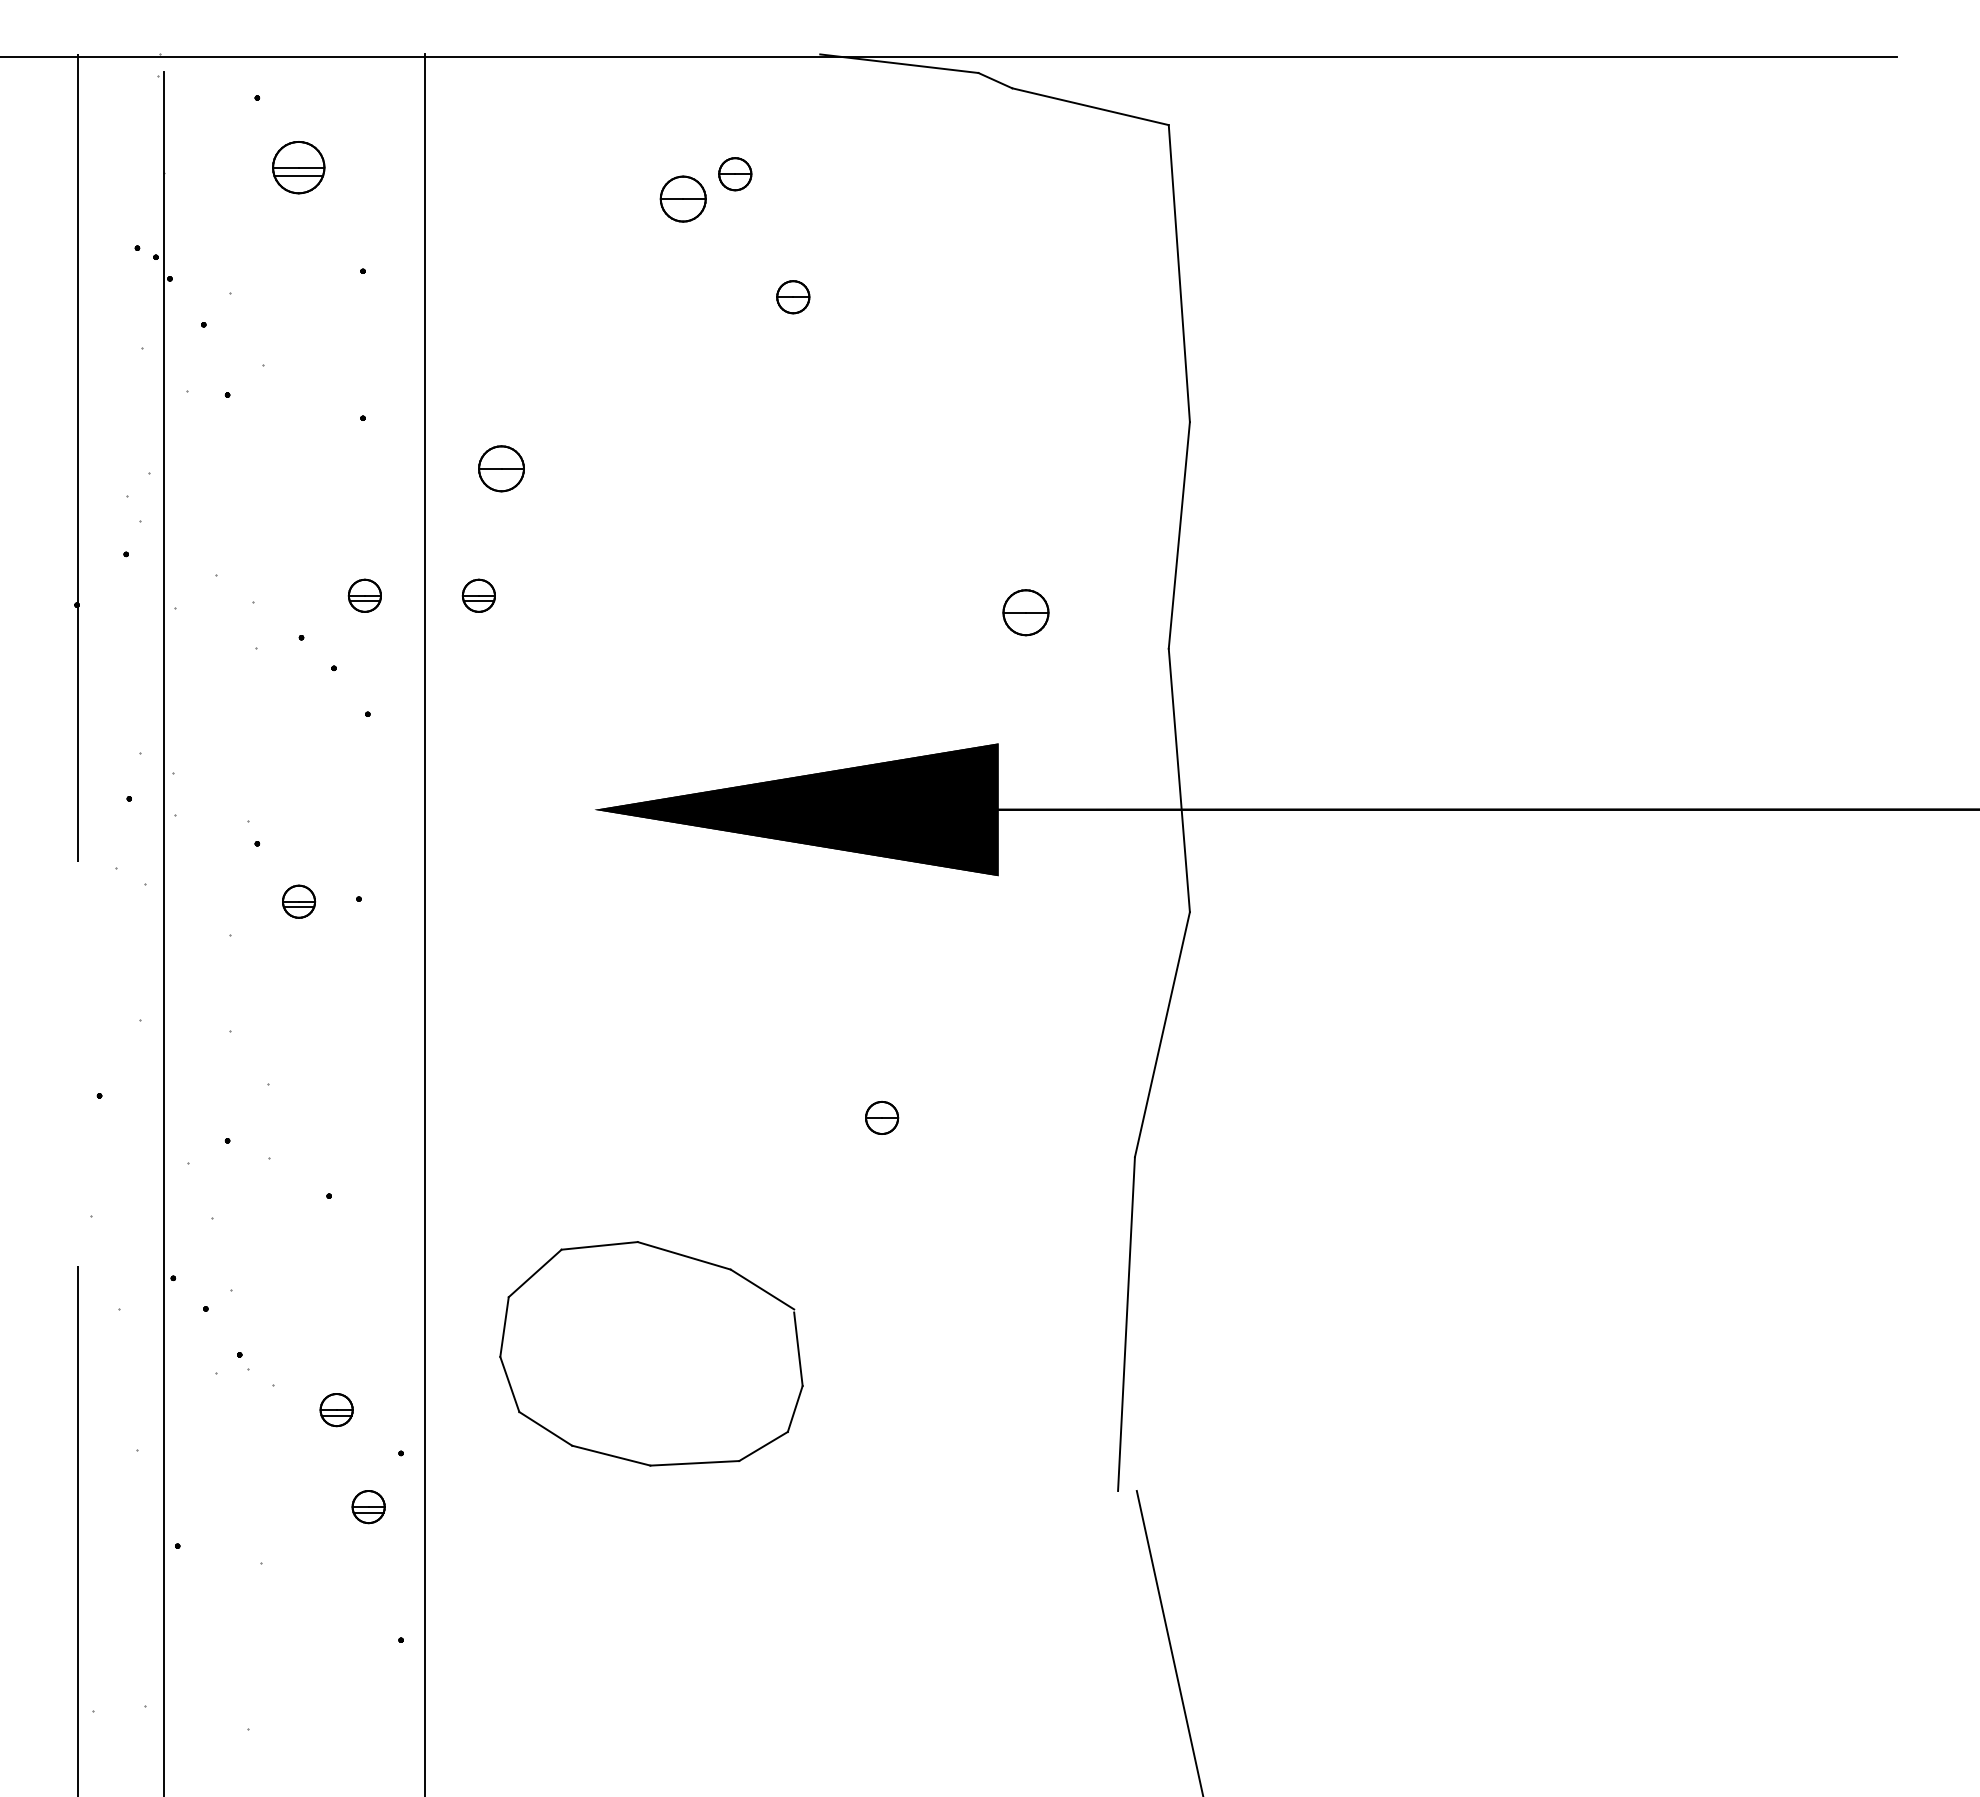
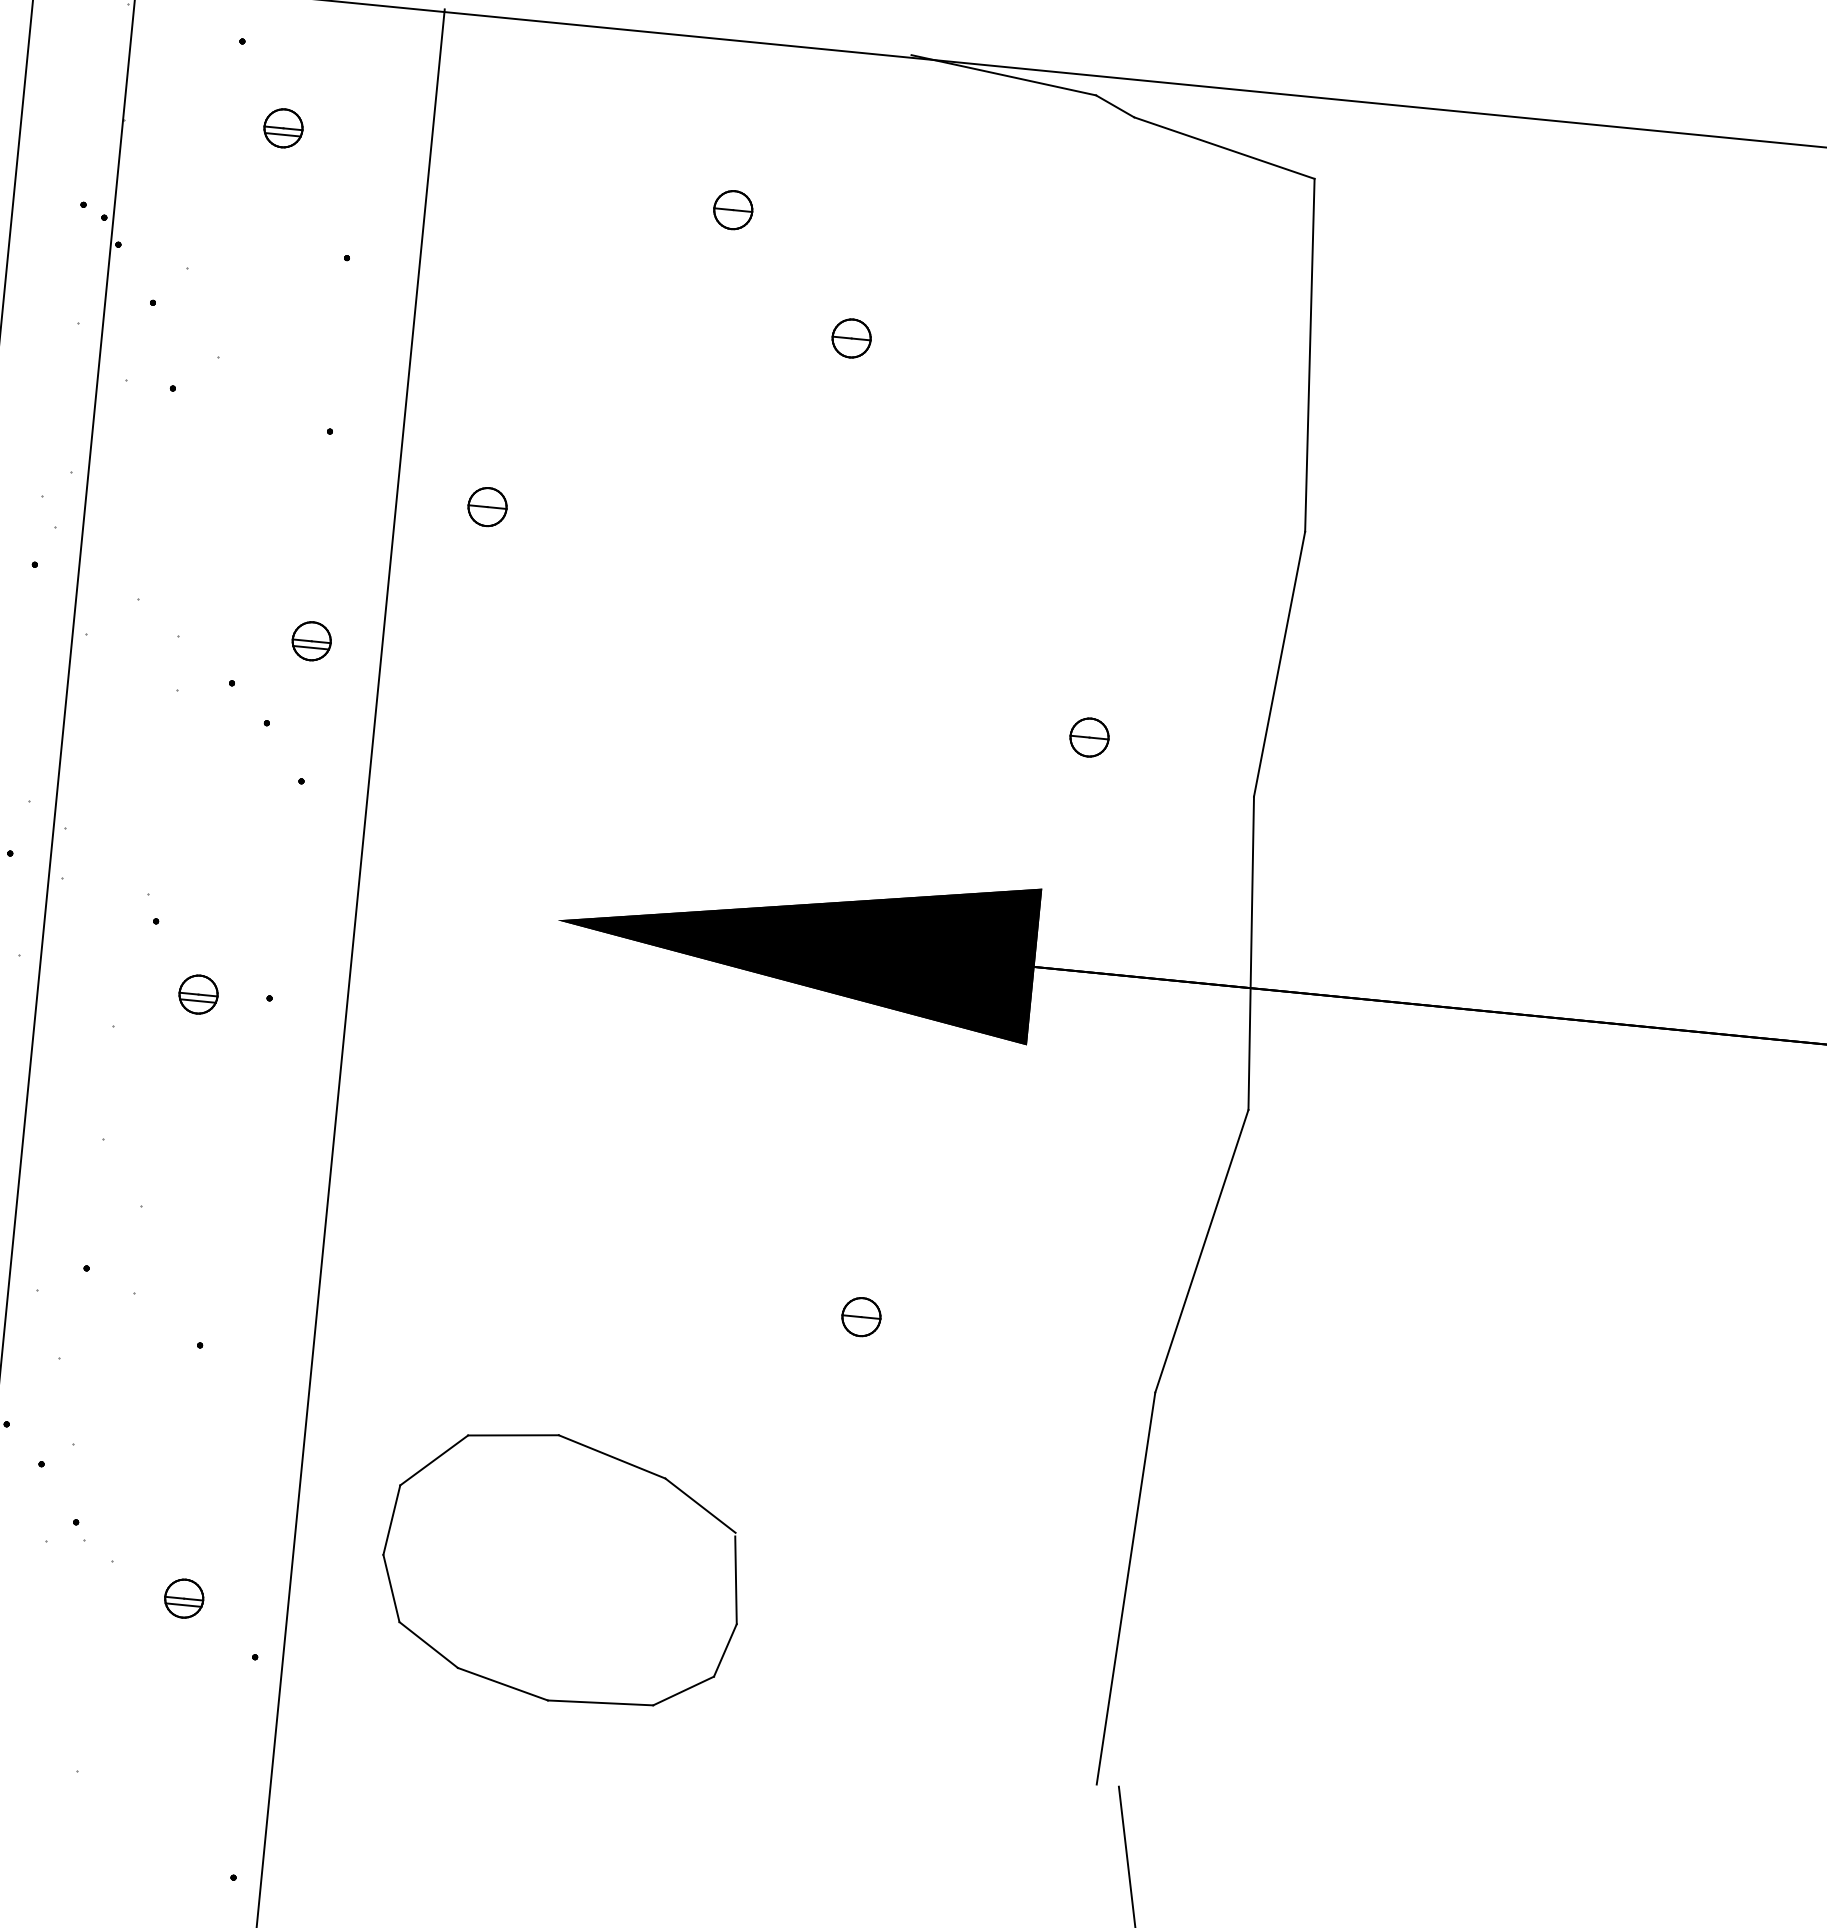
part: (299, 167) -> (284, 128), size x0.62
part: (735, 174) -> (797, 187), removed
part: (683, 199) -> (733, 210), size x0.71
part: (501, 468) -> (487, 506), size x0.71
part: (478, 595) -> (445, 654), removed
part: (1025, 612) -> (1089, 737), size x0.71
part: (368, 1507) -> (210, 1717), removed

